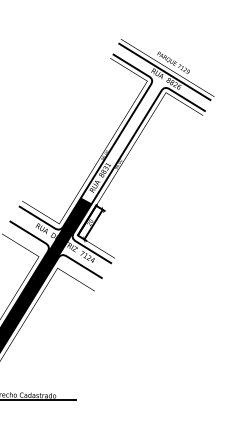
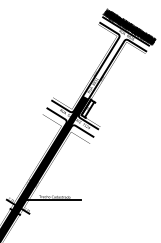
hatch: (169, 62) -> (128, 26), added

